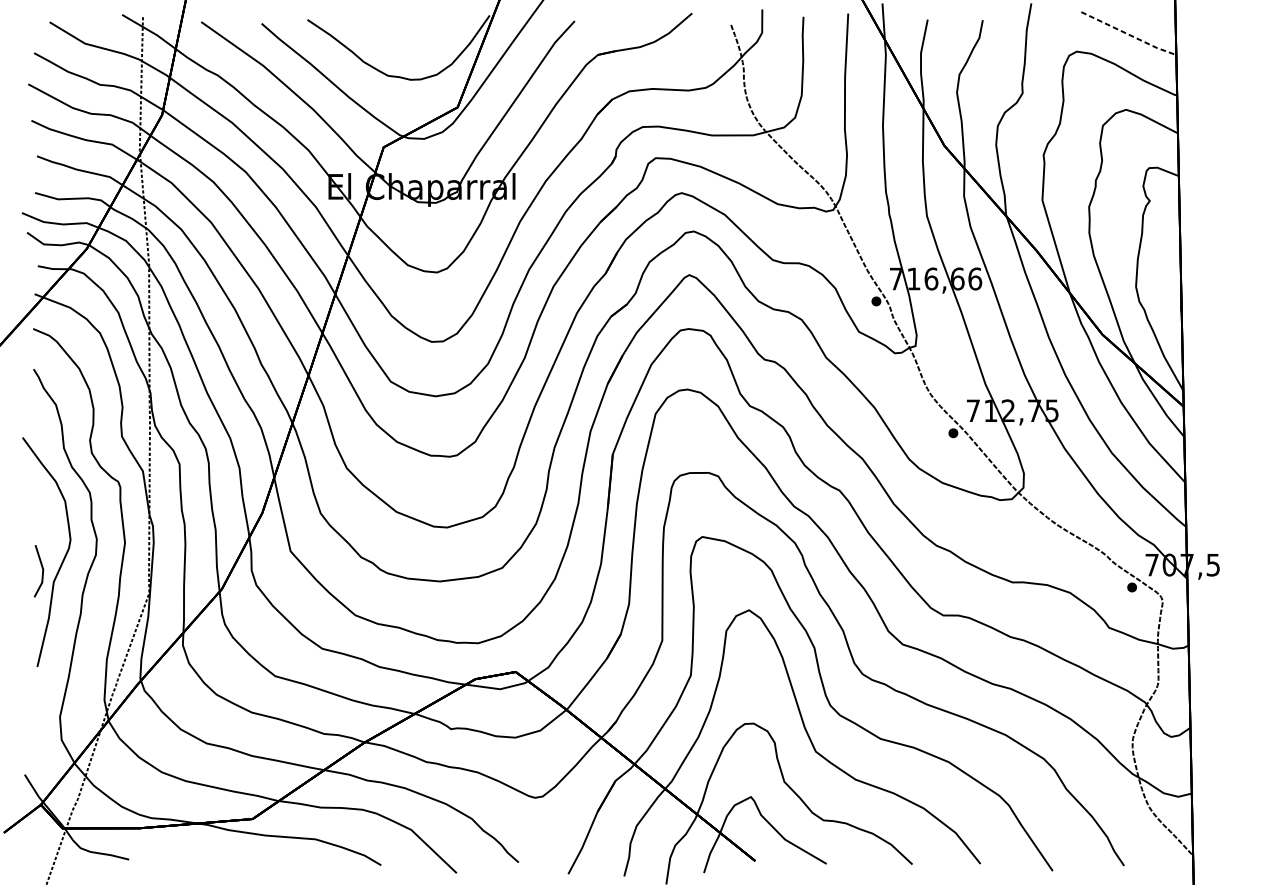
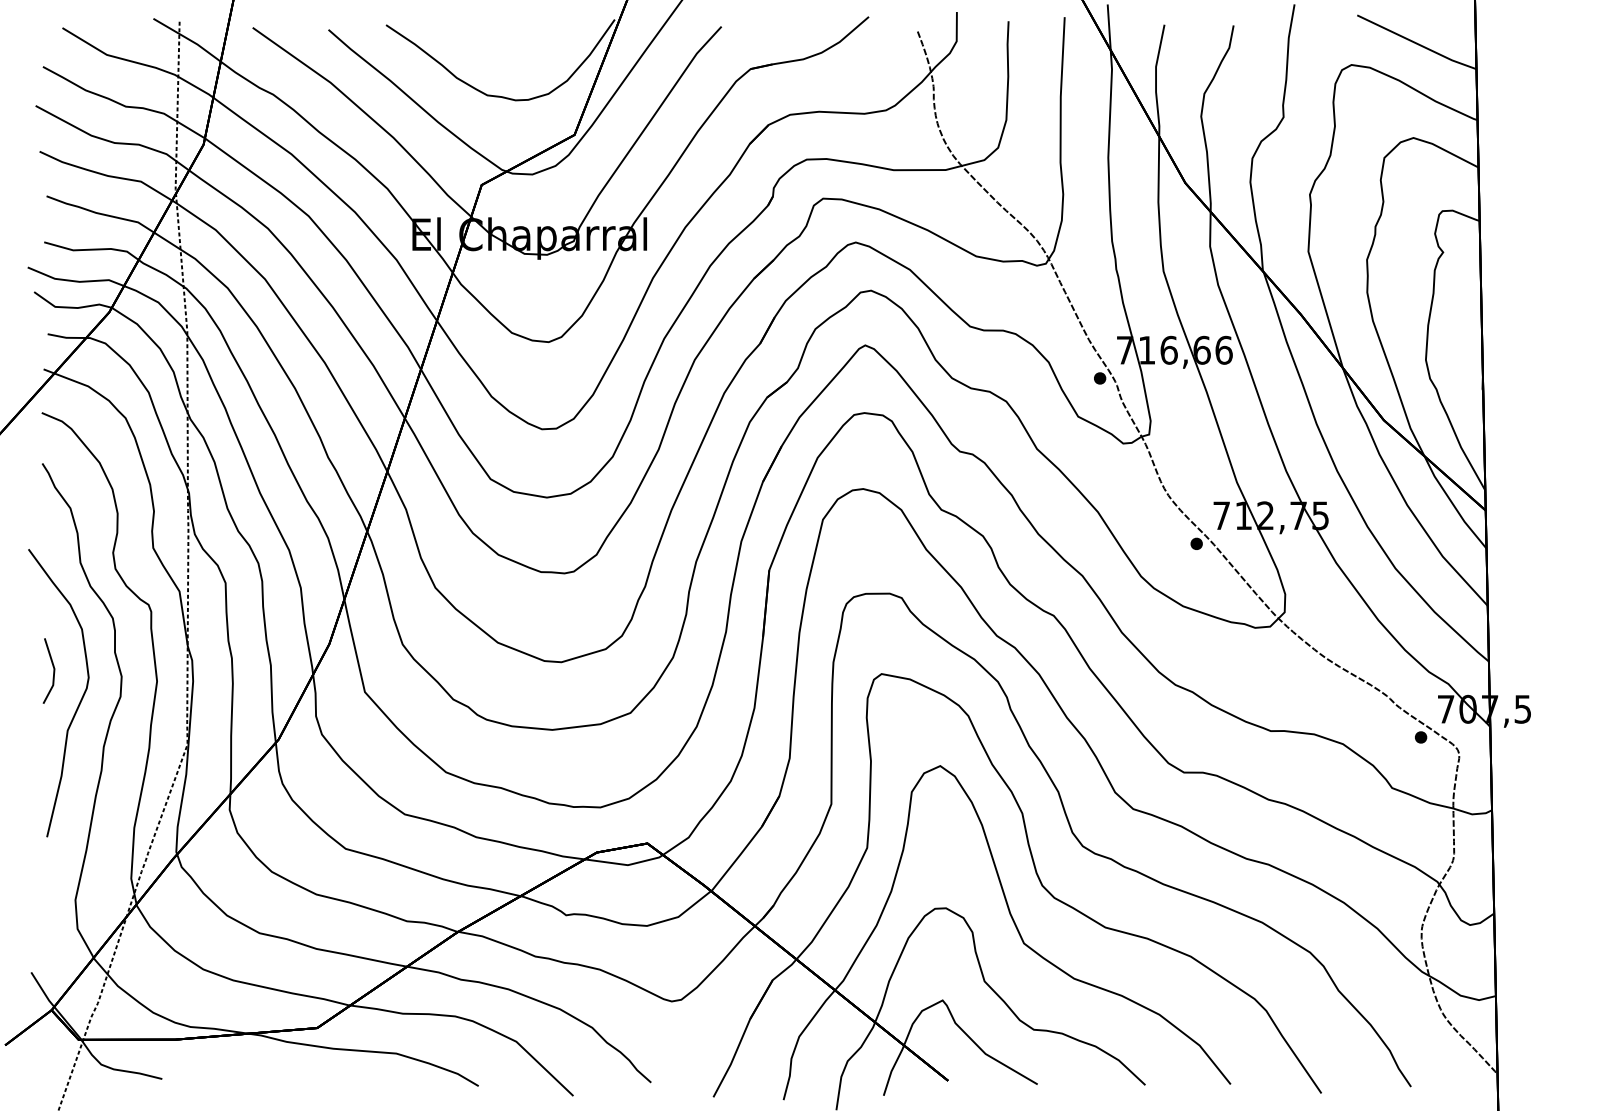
line: (1129, 34) -> (1417, 43), dashed -> solid
line: (42, 570) -> (53, 670), moved

